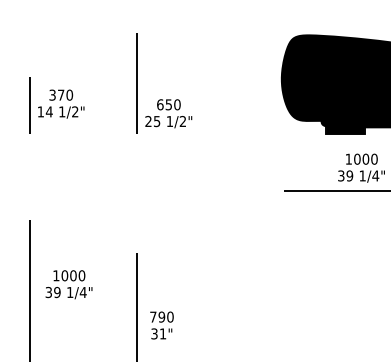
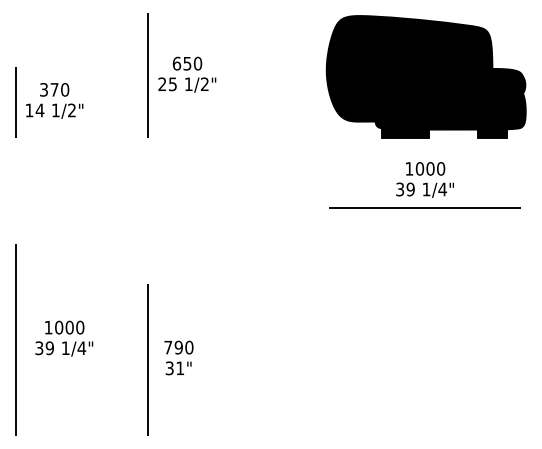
text: (168, 113) -> (187, 74), moved
text: (69, 284) -> (64, 338), moved
text: (161, 325) -> (178, 357), moved

